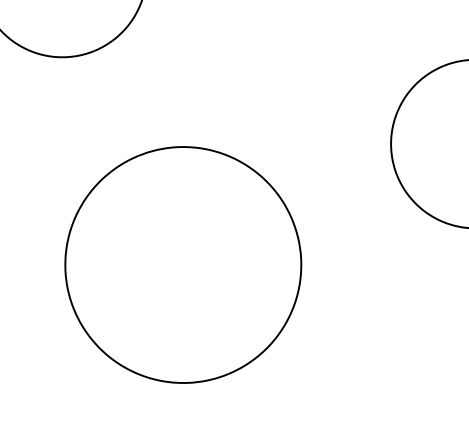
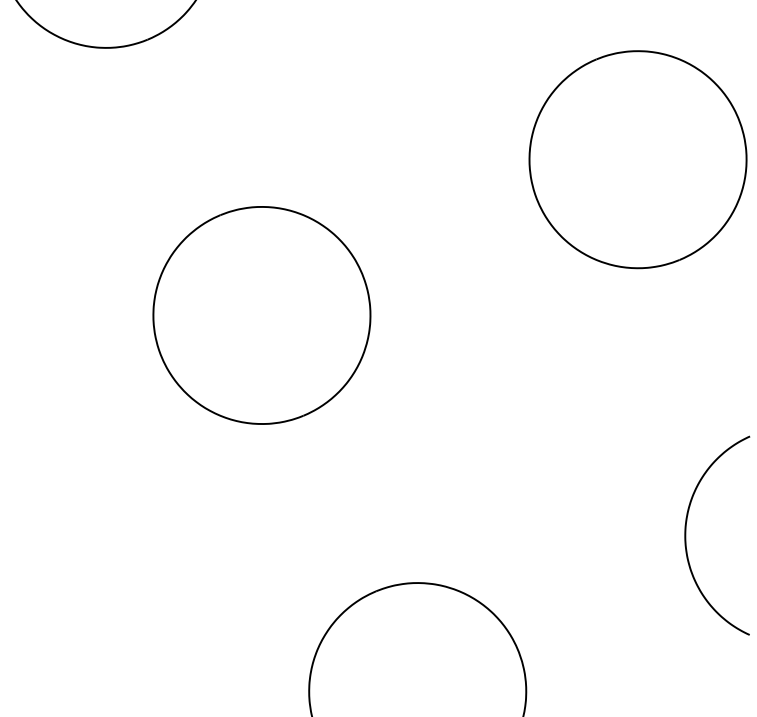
part: (182, 265) -> (261, 315), size x0.71

